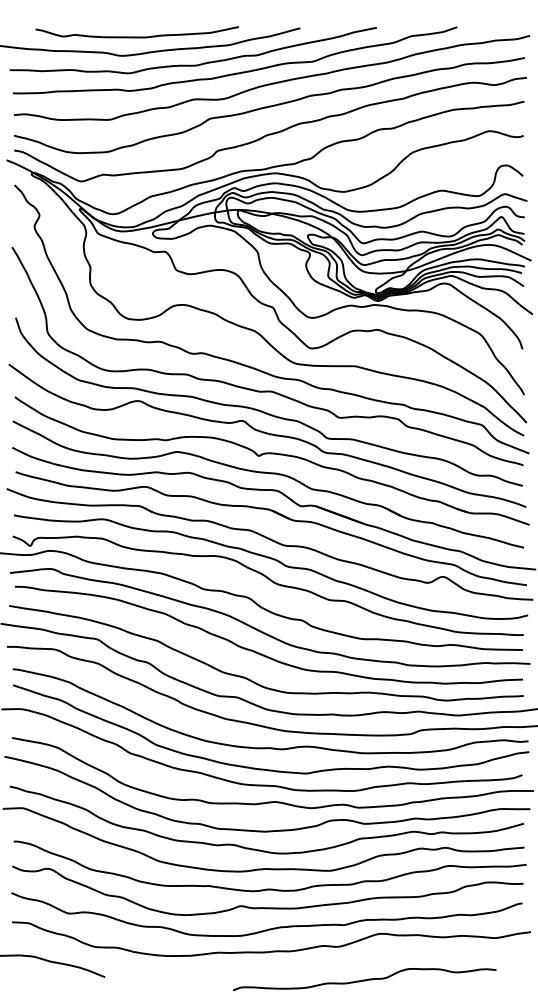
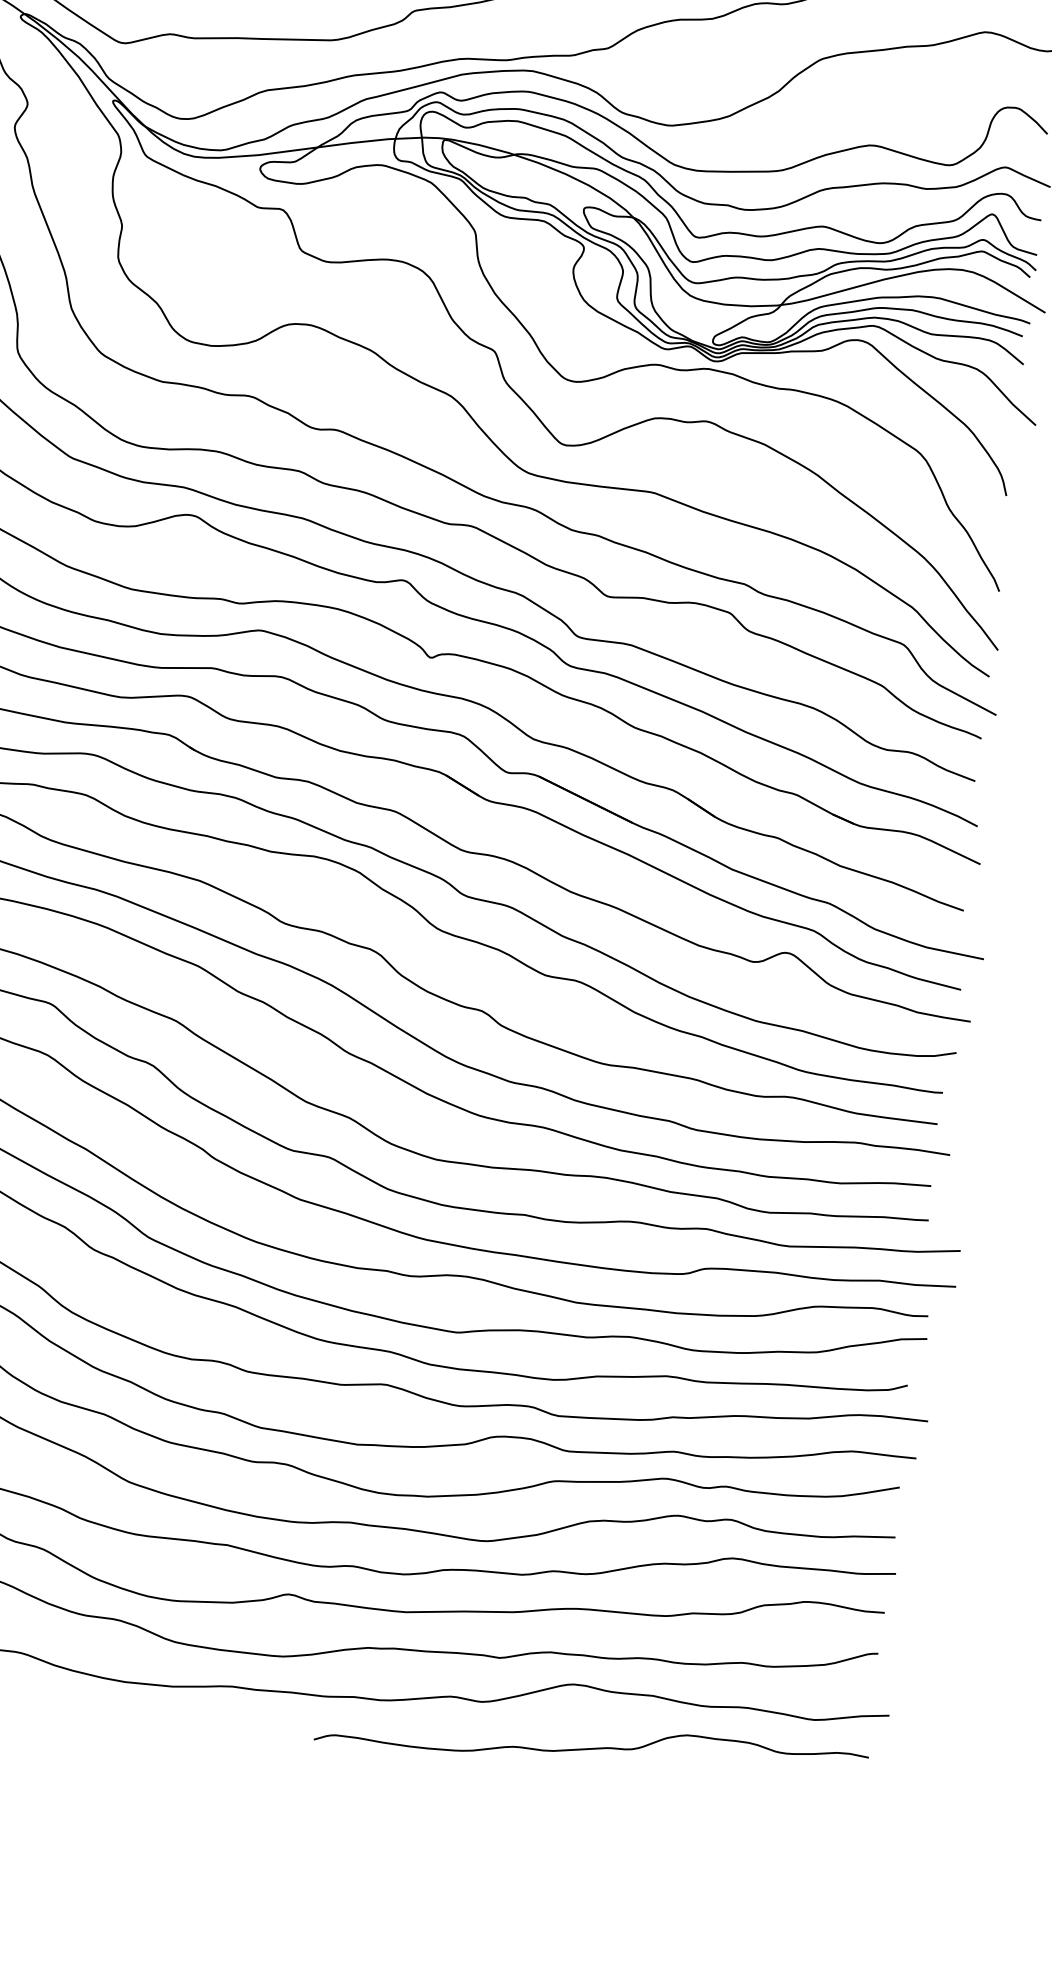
curve: (364, 979) -> (590, 1746), moved

